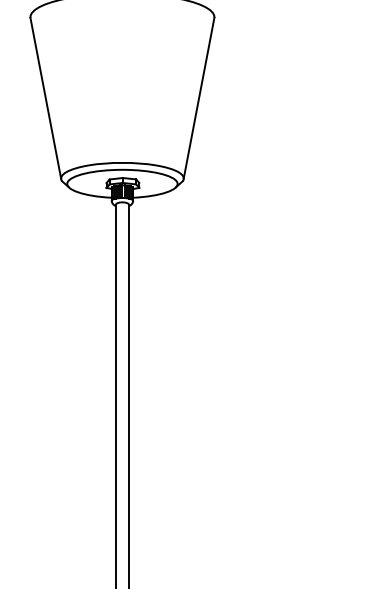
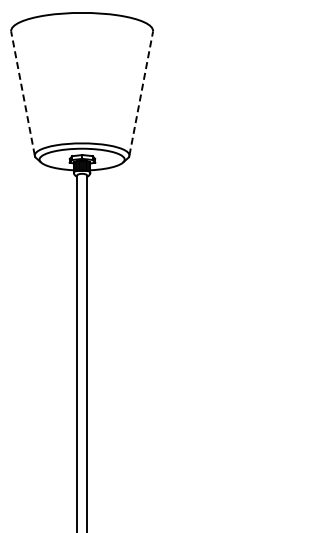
line: (45, 96) -> (22, 92), solid -> dashed
line: (199, 96) -> (141, 92), solid -> dashed

